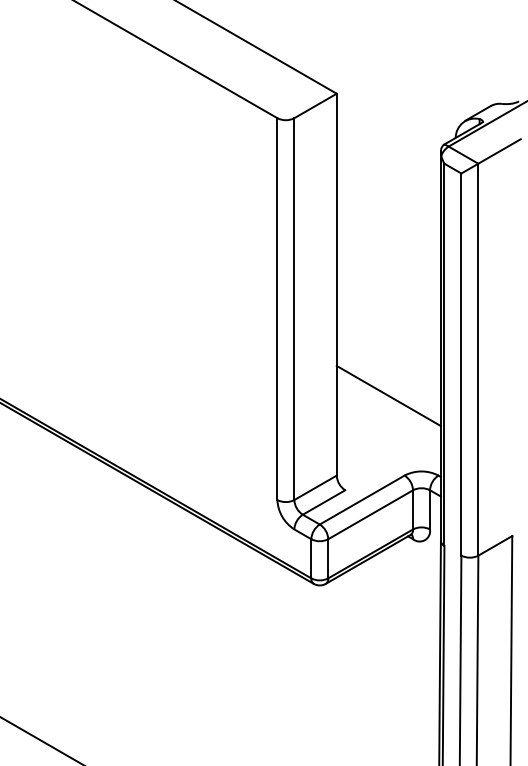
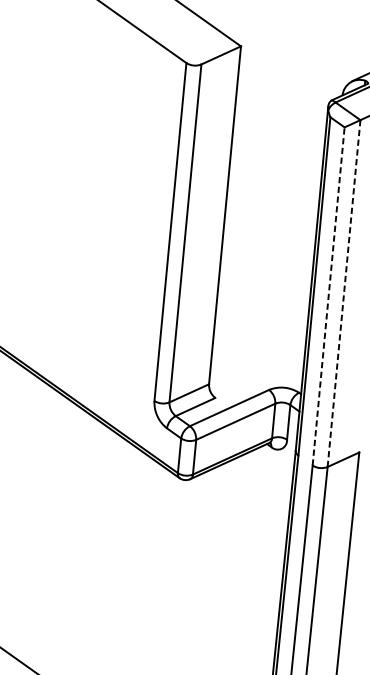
line: (478, 359) -> (344, 293), solid -> dashed
line: (461, 364) -> (328, 296), solid -> dashed
line: (388, 395) -> (261, 317), removed

